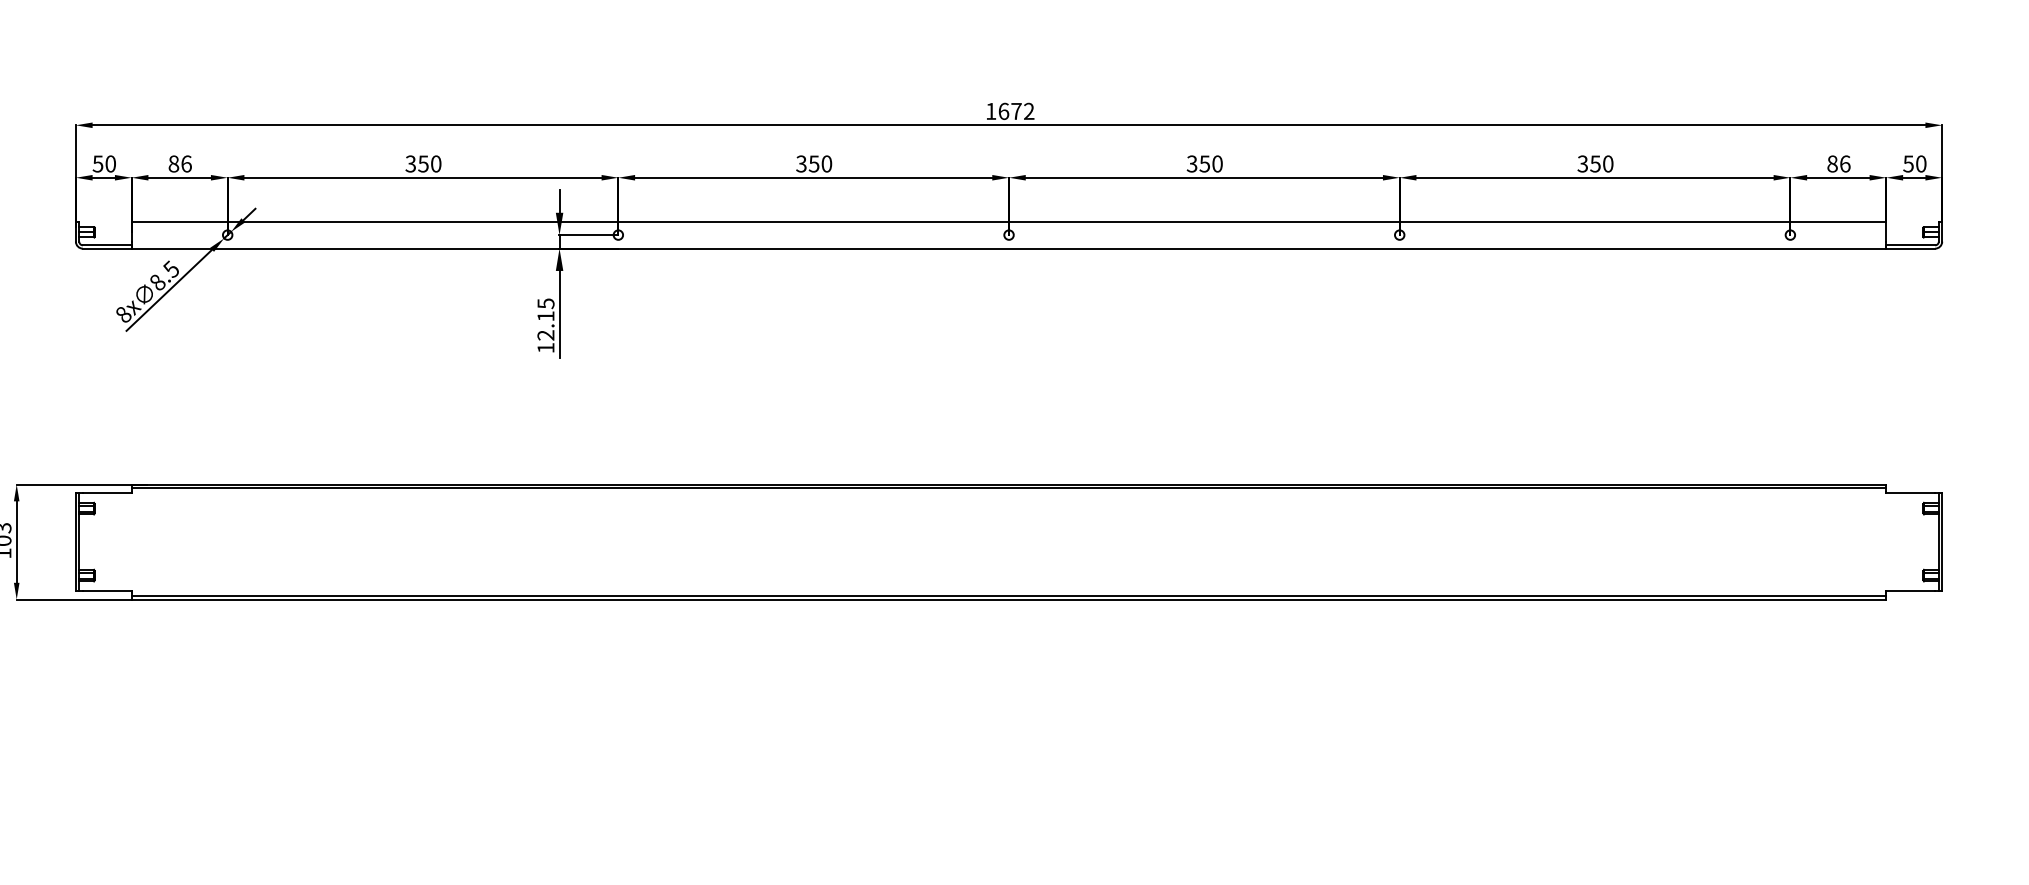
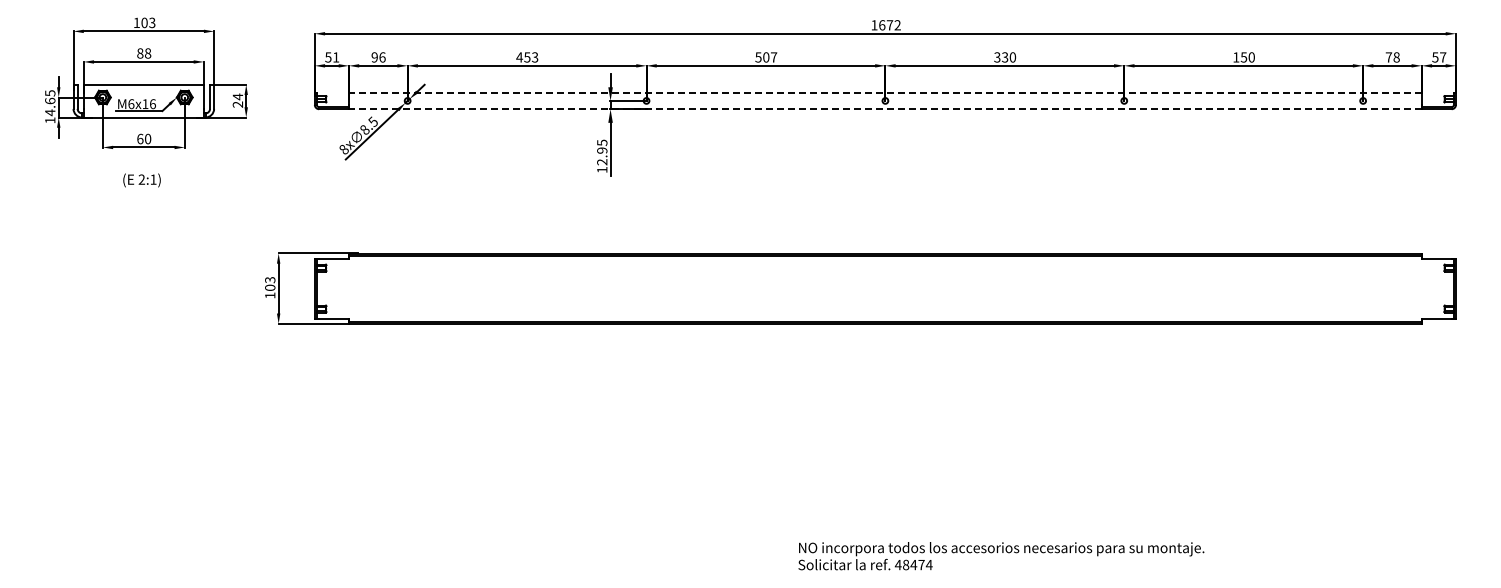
text: (1205, 162) -> (1005, 56), 350 -> 330
text: (111, 164) -> (336, 57), 50 -> 51
text: (173, 164) -> (374, 57), 86 -> 96
text: (423, 164) -> (527, 57), 350 -> 453
text: (814, 164) -> (766, 57), 350 -> 507
text: (1583, 164) -> (1236, 57), 350 -> 150
text: (1838, 164) -> (1392, 57), 86 -> 78
text: (1921, 164) -> (1443, 57), 50 -> 57
line: (1007, 221) -> (884, 92), solid -> dashed
line: (1007, 249) -> (884, 109), solid -> dashed
text: (546, 316) -> (602, 150), 12.15 -> 12.95

